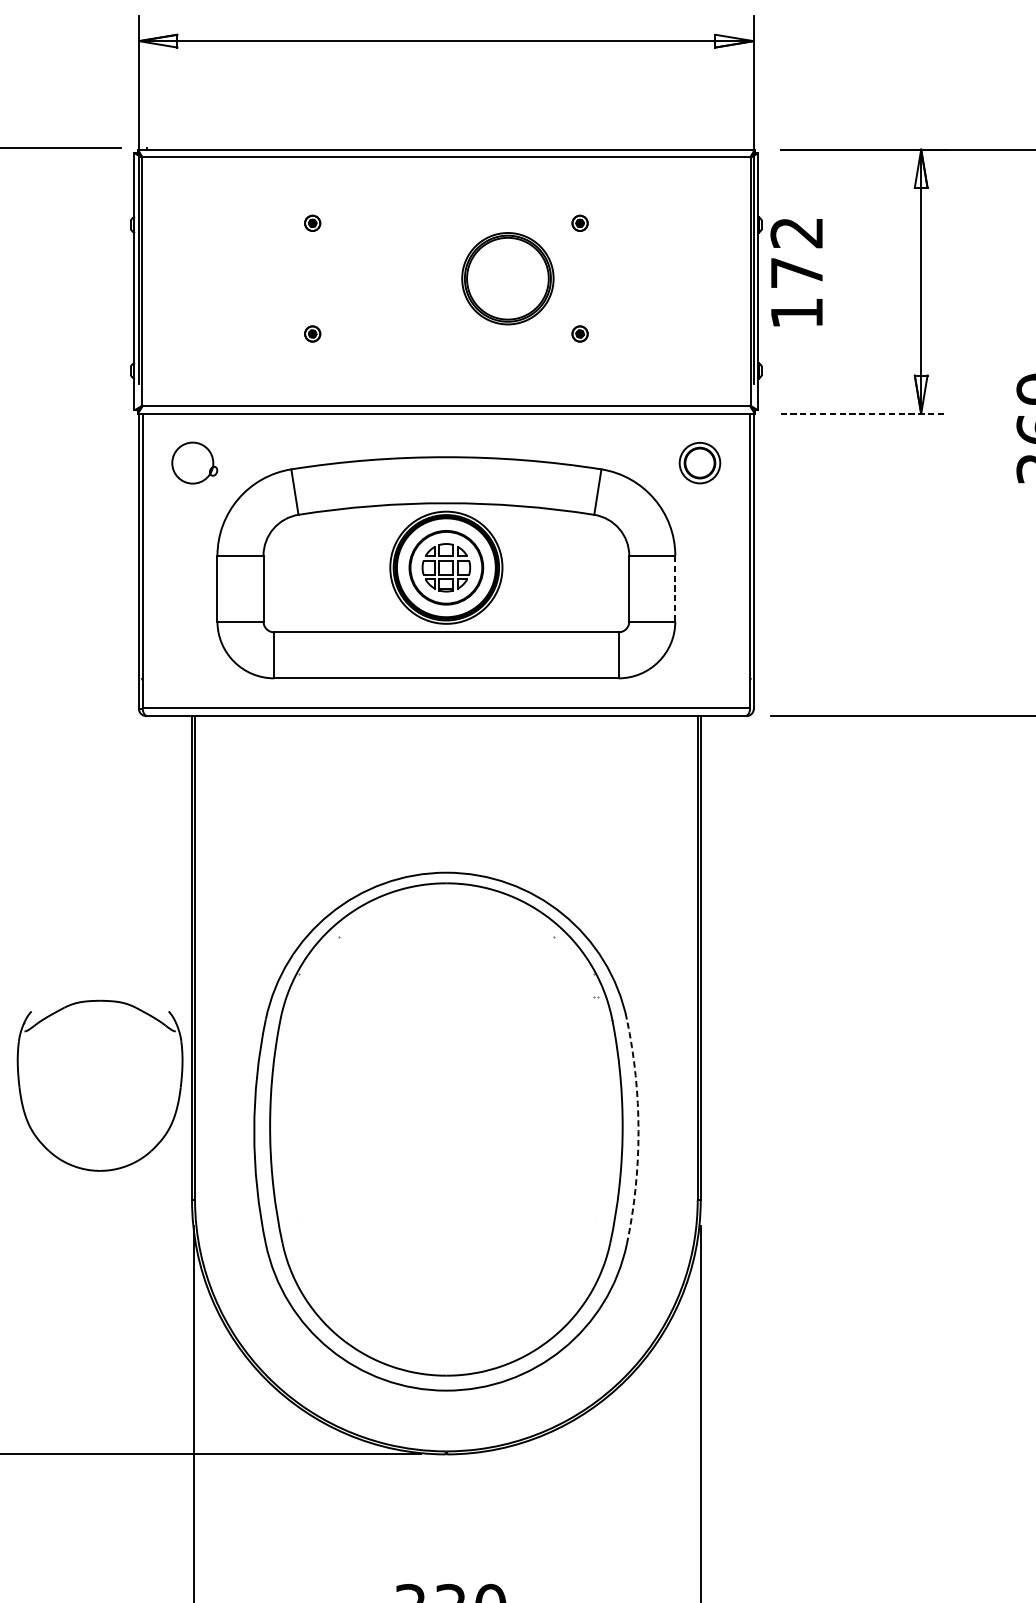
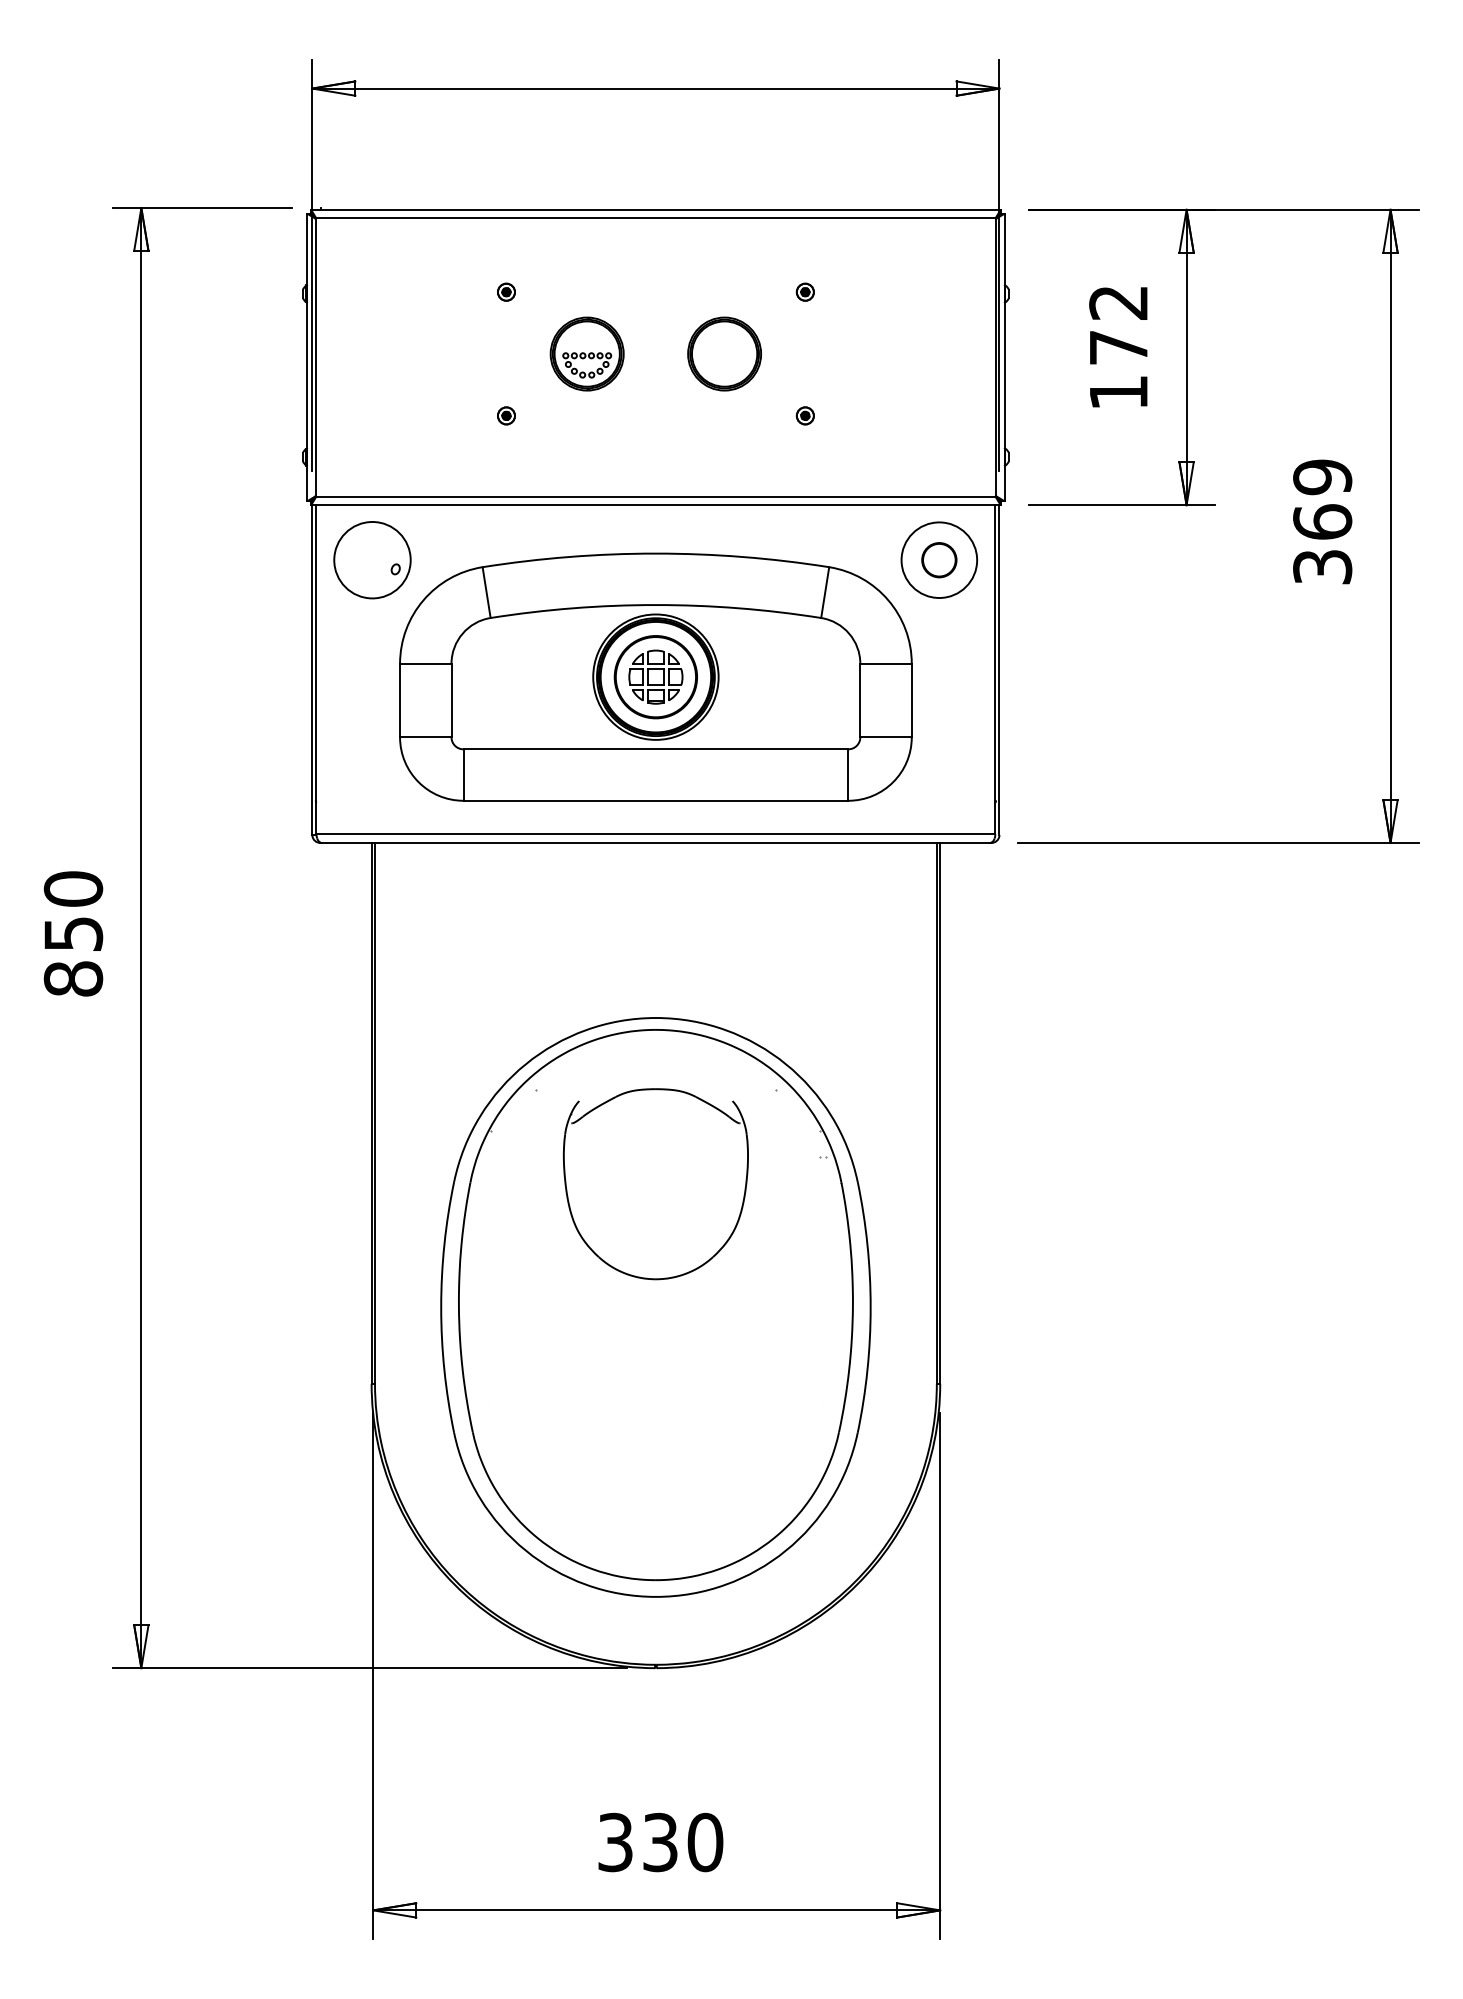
text: (796, 272) -> (1118, 347), moved
part: (384, 278) -> (586, 353), added
part: (507, 278) -> (724, 353), size x0.71
line: (863, 414) -> (1122, 505), dashed -> solid
circle: (192, 462) -> (372, 559), size x1.67
circle: (700, 463) -> (939, 560), size x1.67
line: (675, 588) -> (911, 700), dashed -> solid
part: (22, 1101) -> (569, 1201), moved
arc: (638, 1131) -> (870, 1307), dashed -> solid

